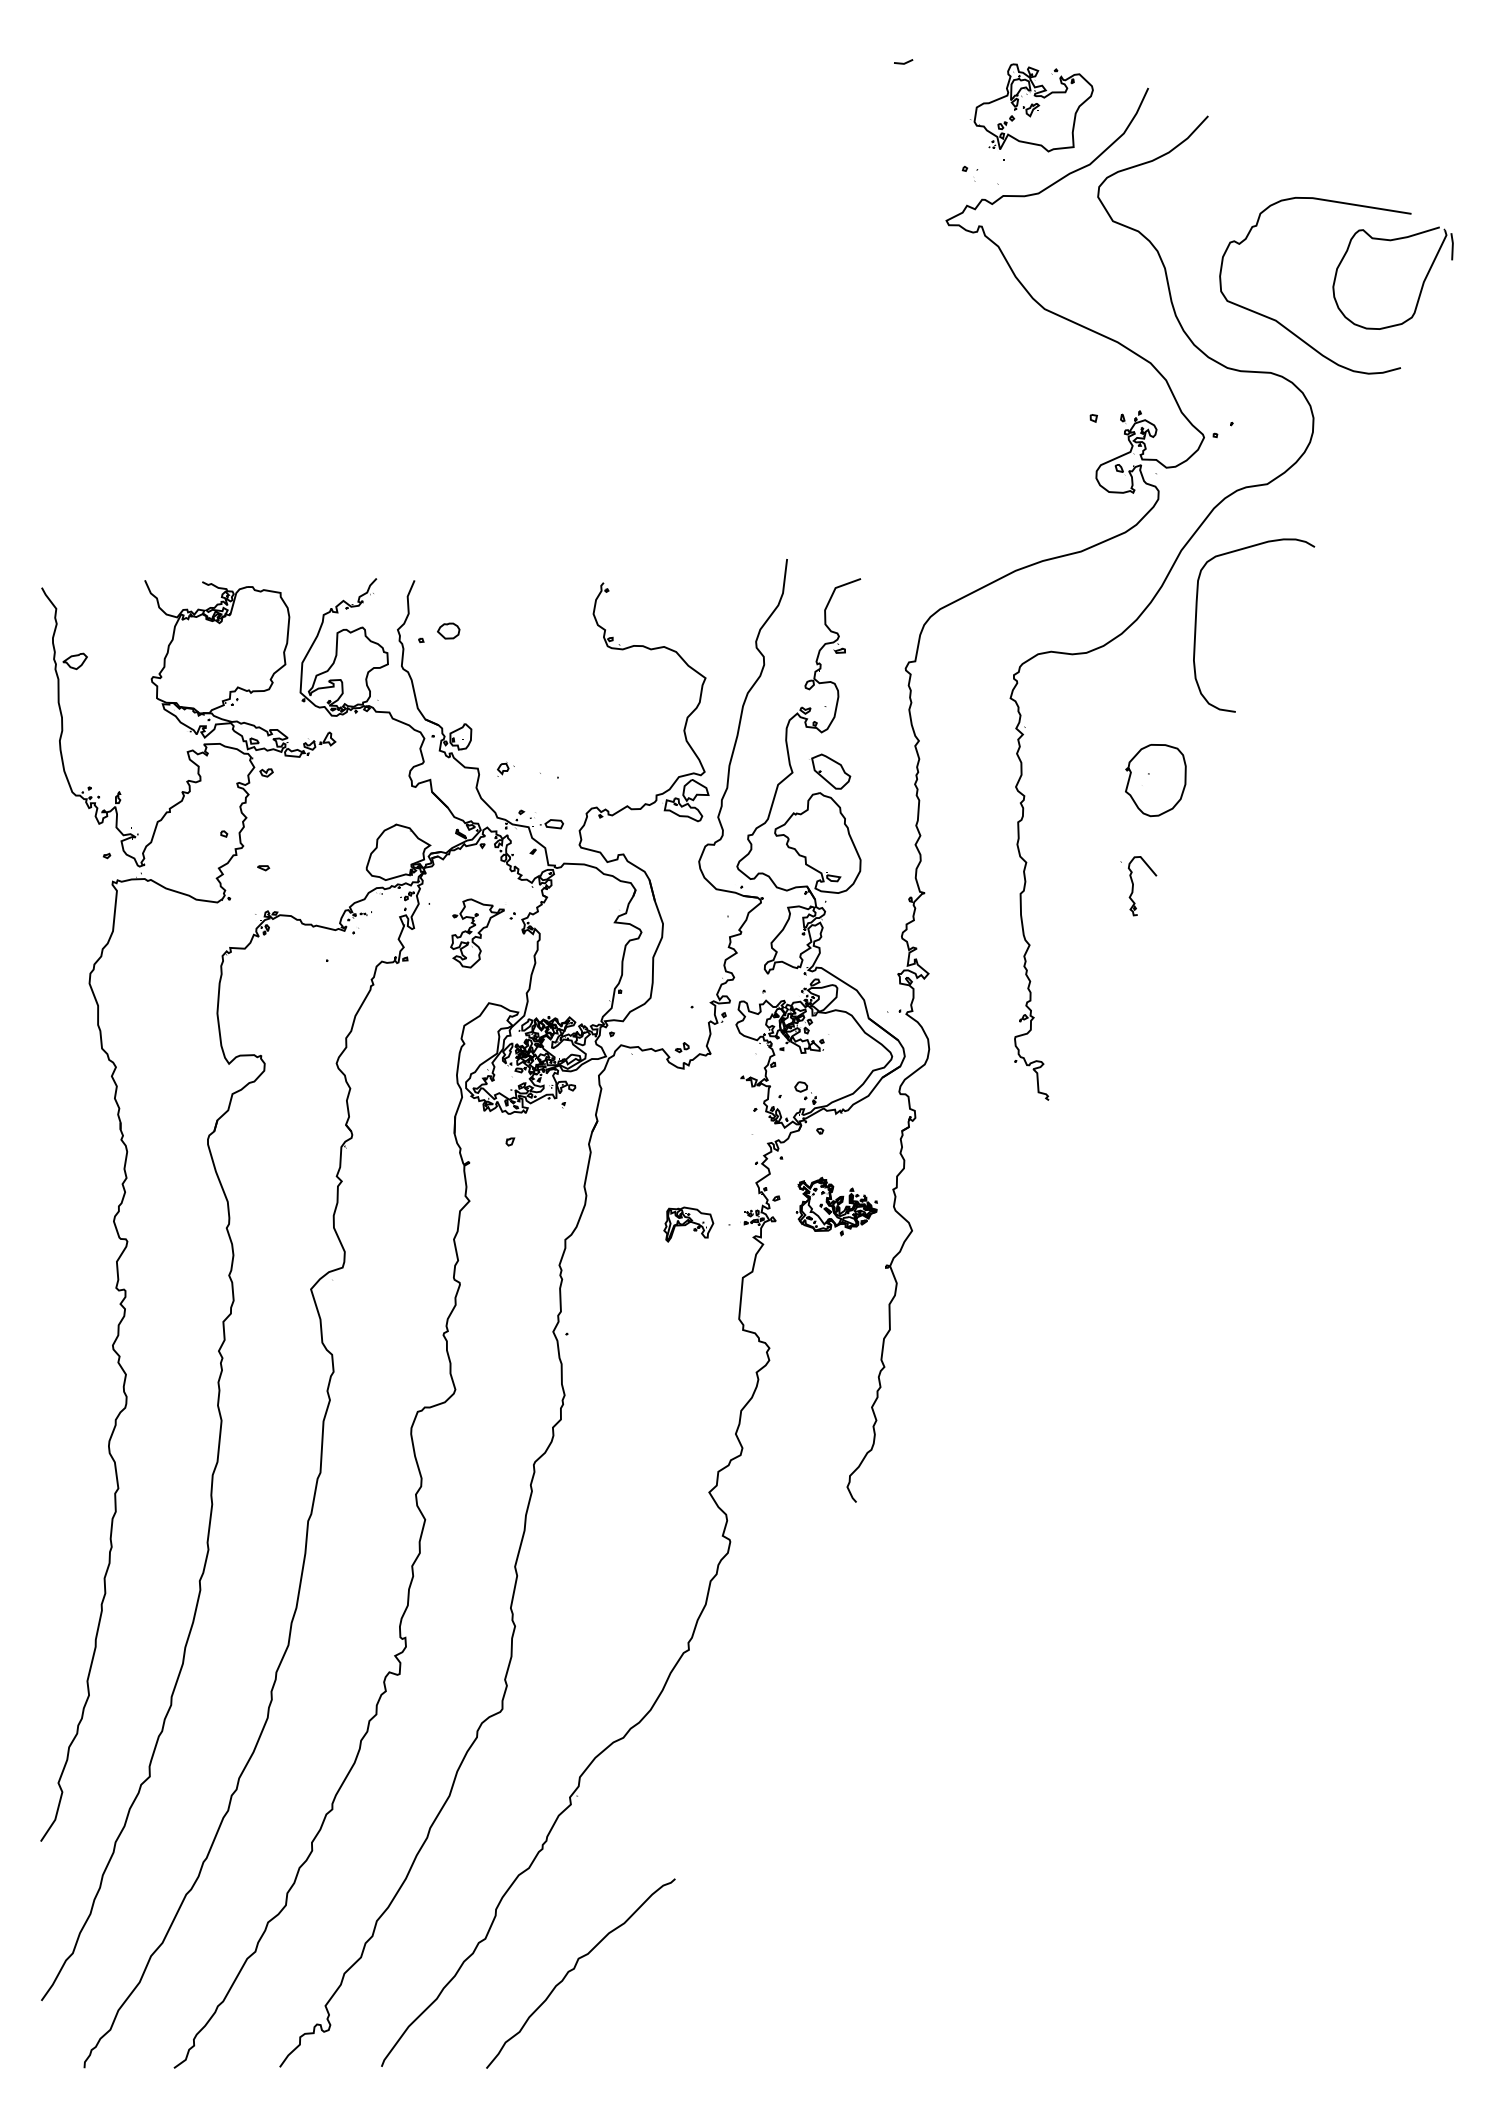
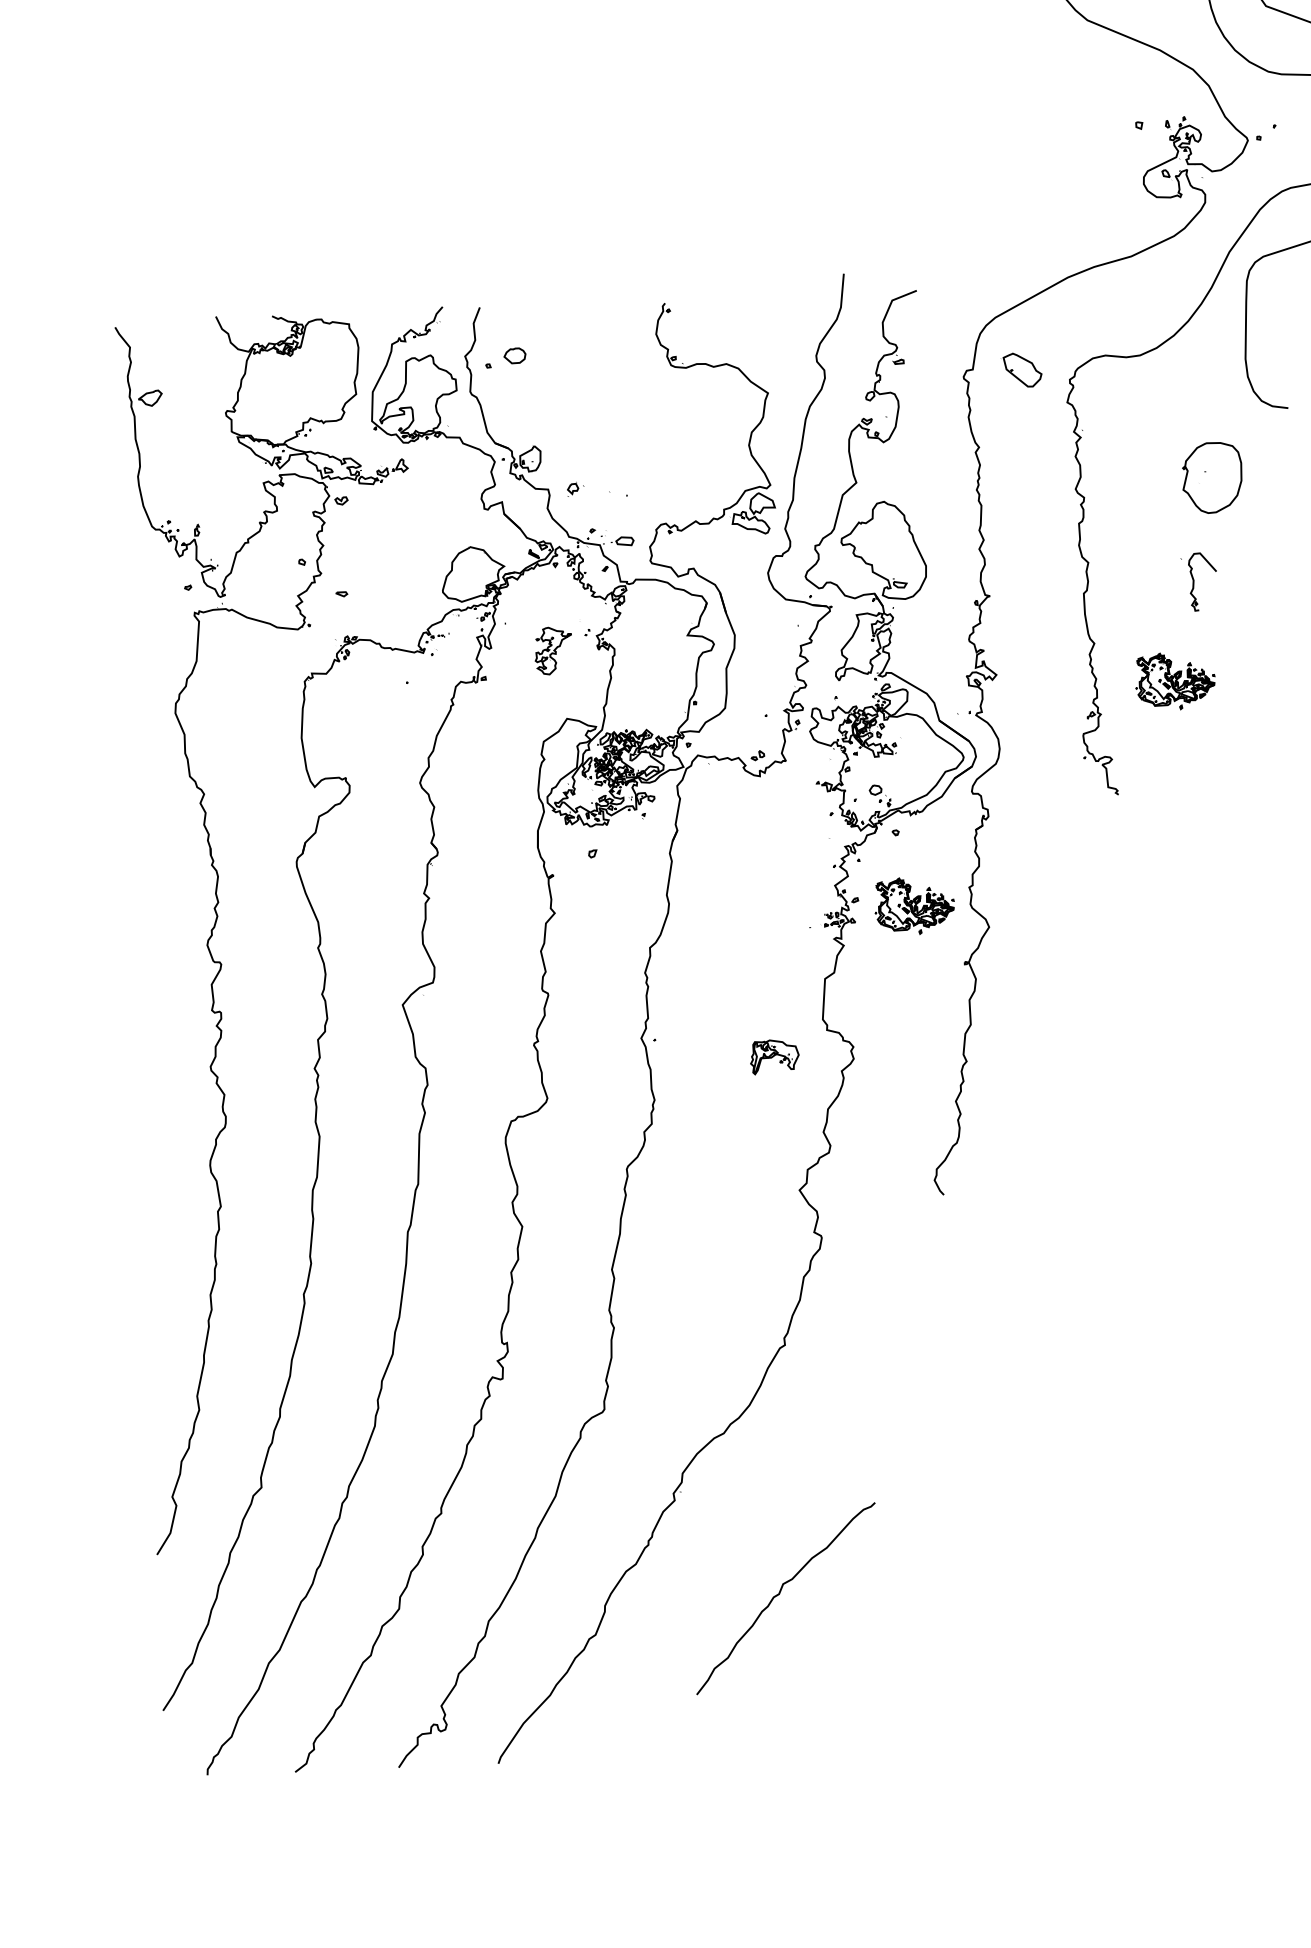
part: (830, 771) -> (1022, 369), moved
part: (477, 933) -> (553, 650), size x0.7
part: (1110, 986) -> (1175, 681), added
part: (688, 1224) -> (774, 1056), moved
curve: (575, 1968) -> (780, 1593), moved

